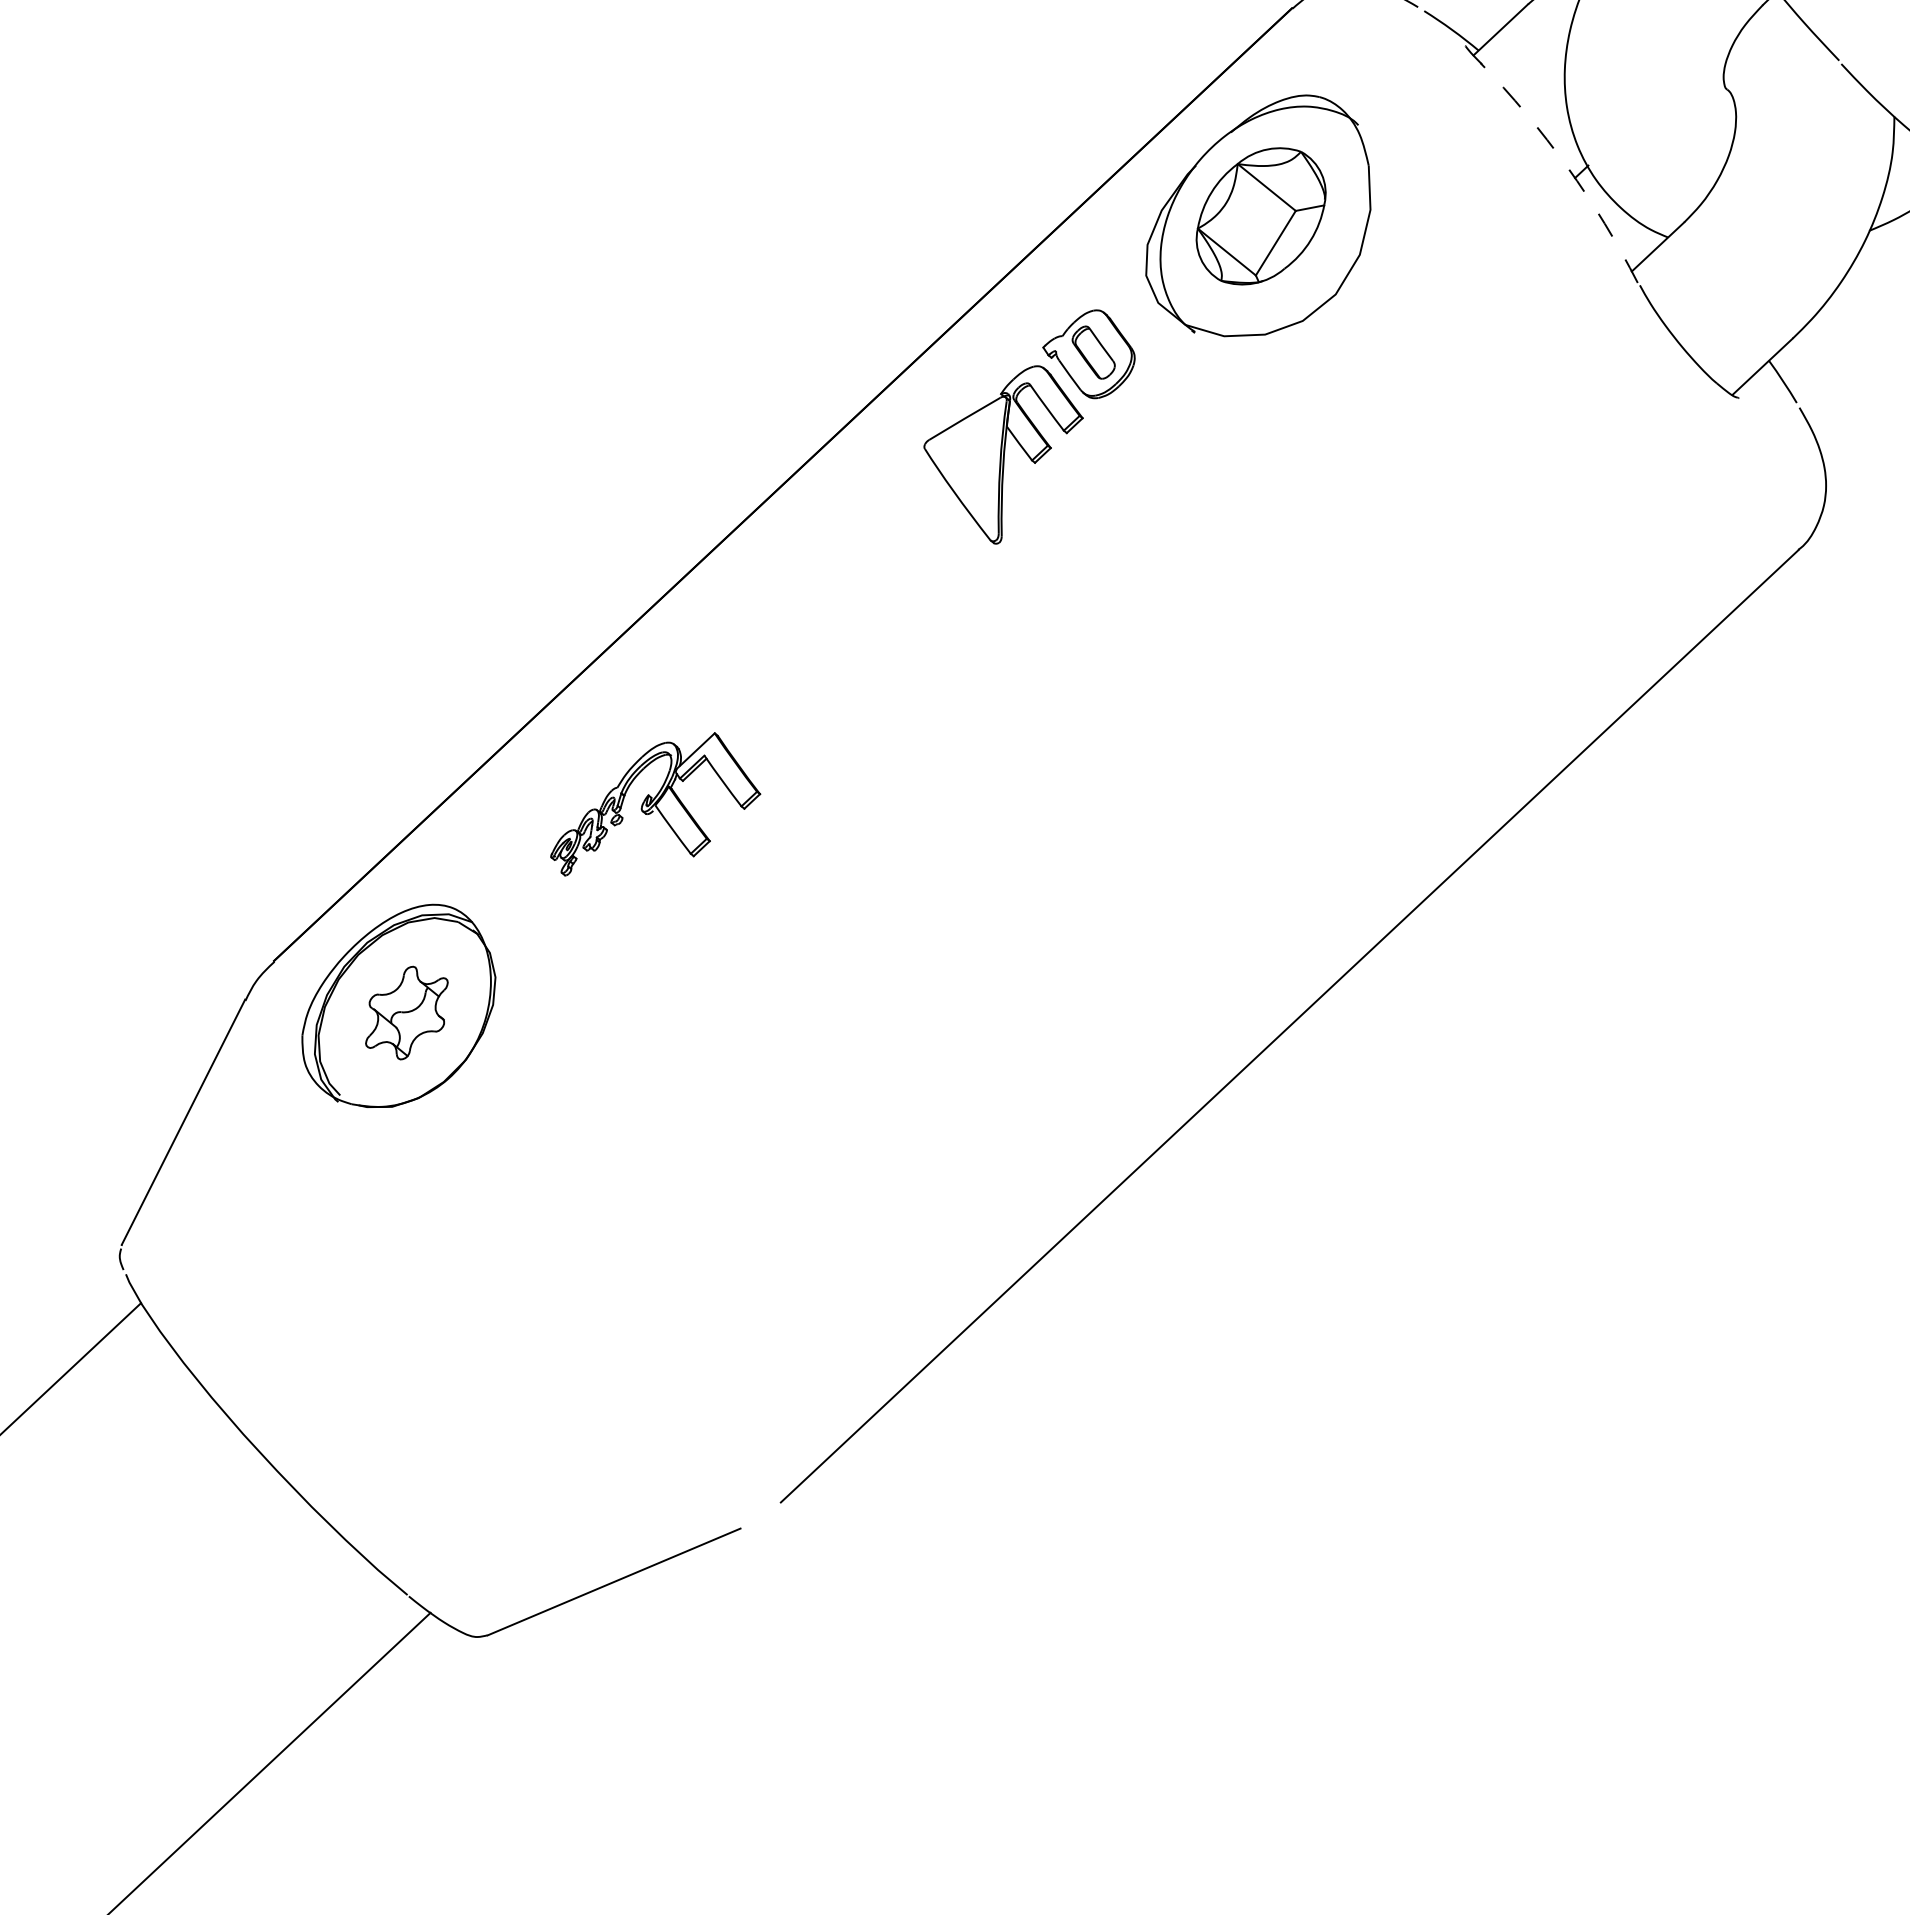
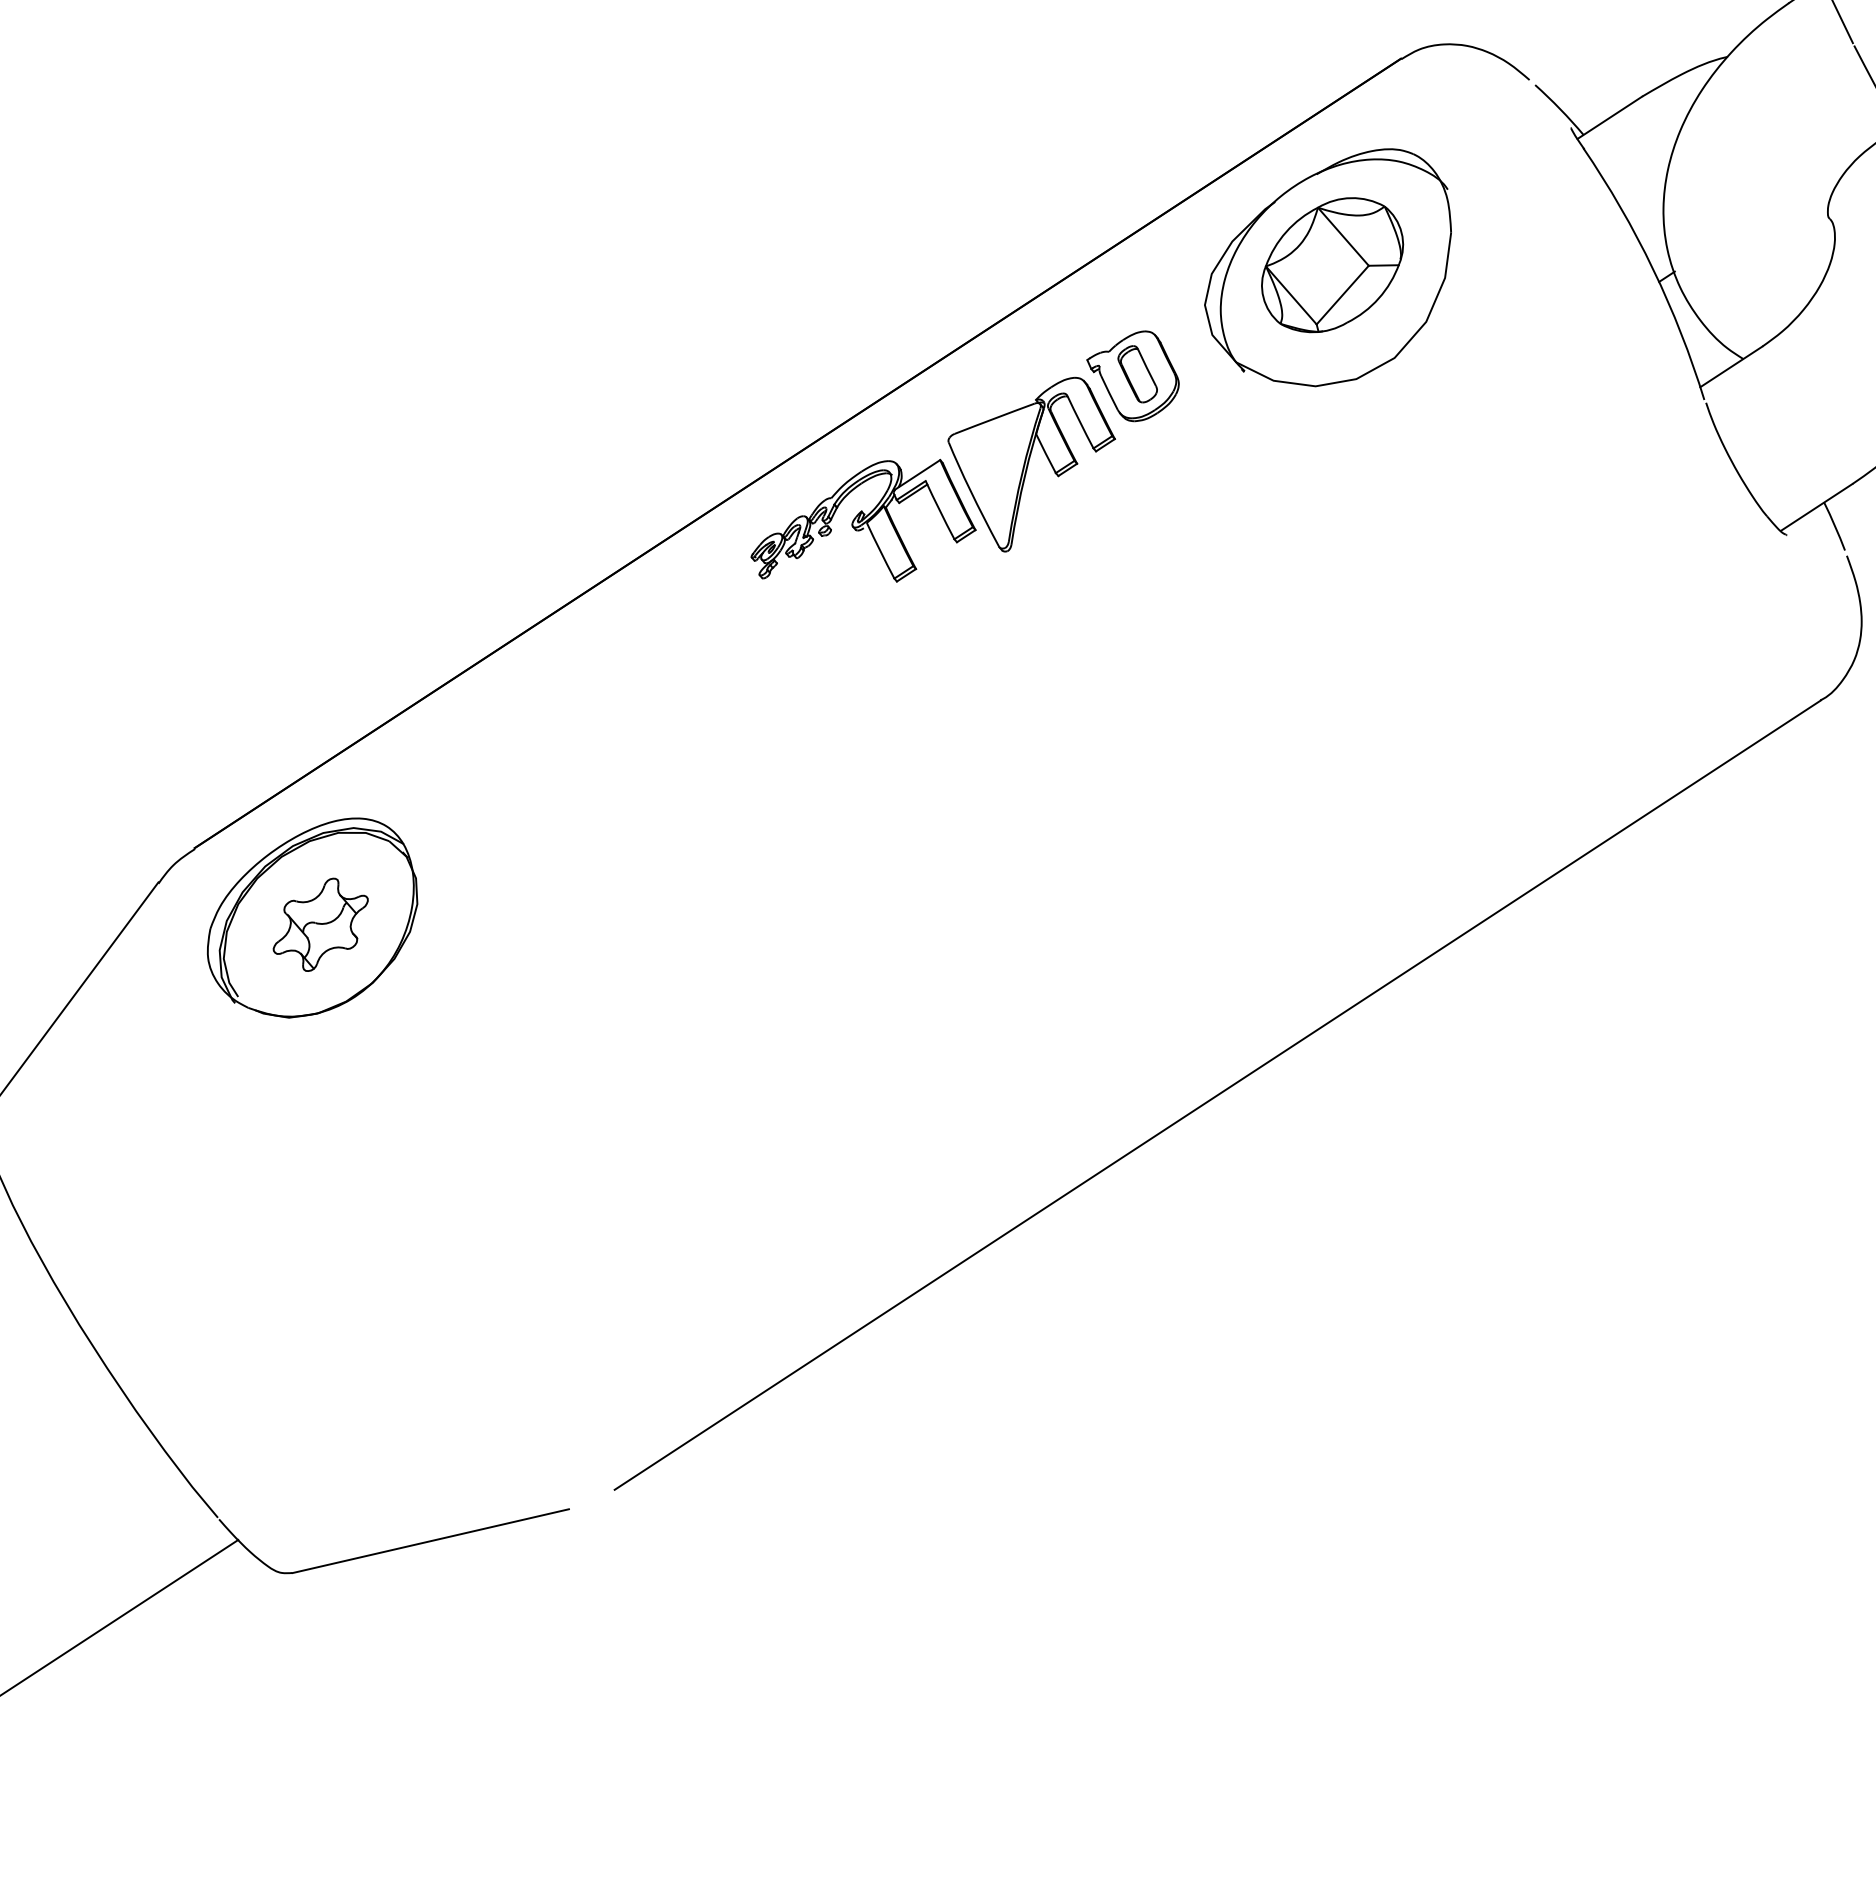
arc: (1567, 167) -> (1653, 269), dashed -> solid
part: (655, 804) -> (867, 522), moved

